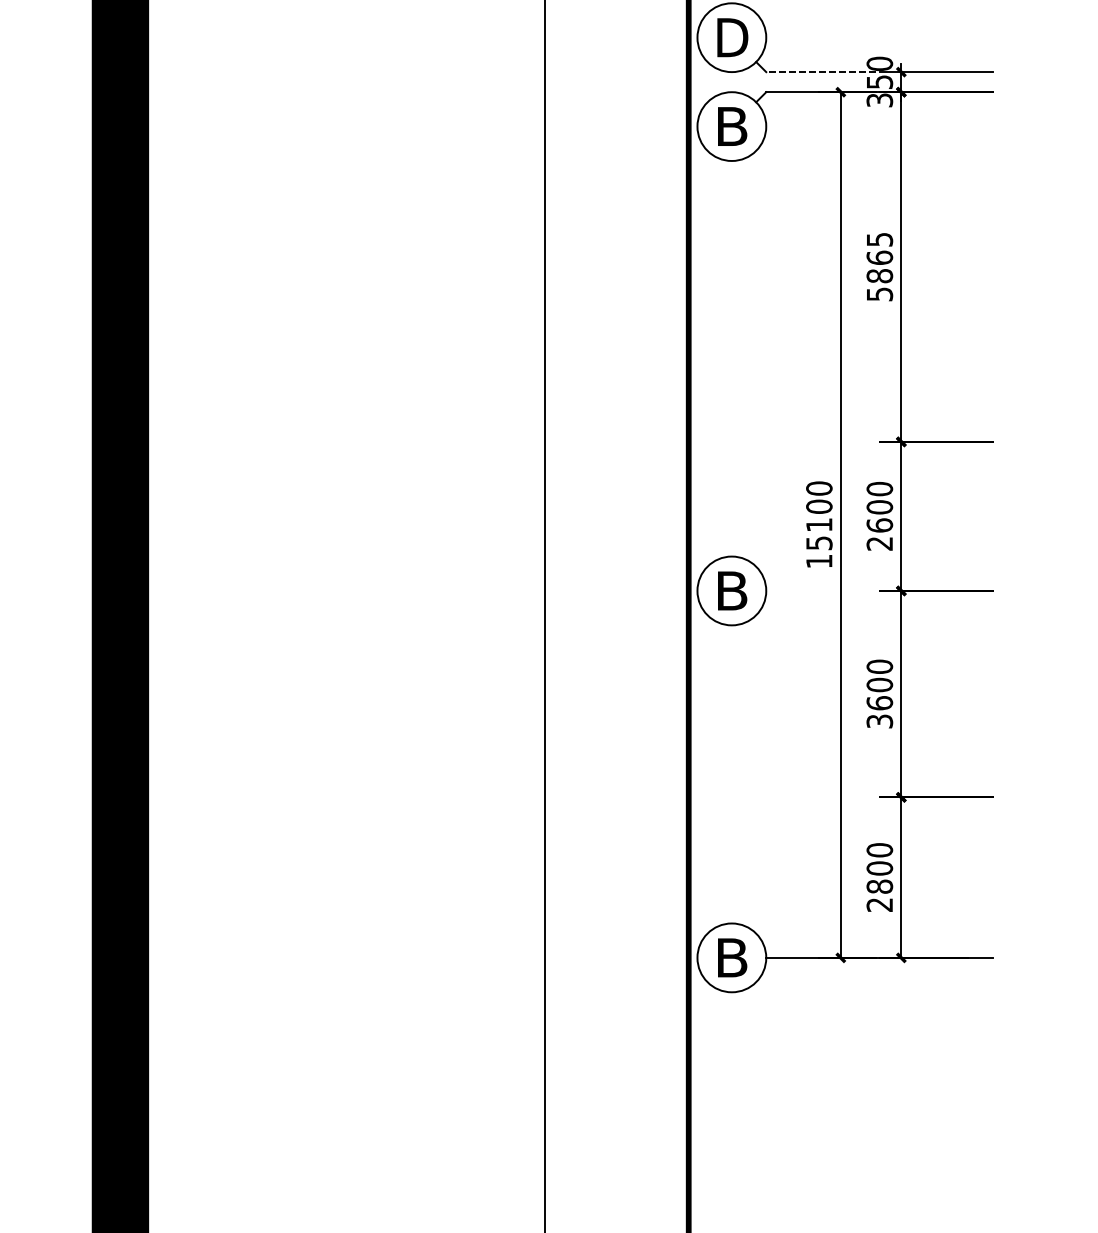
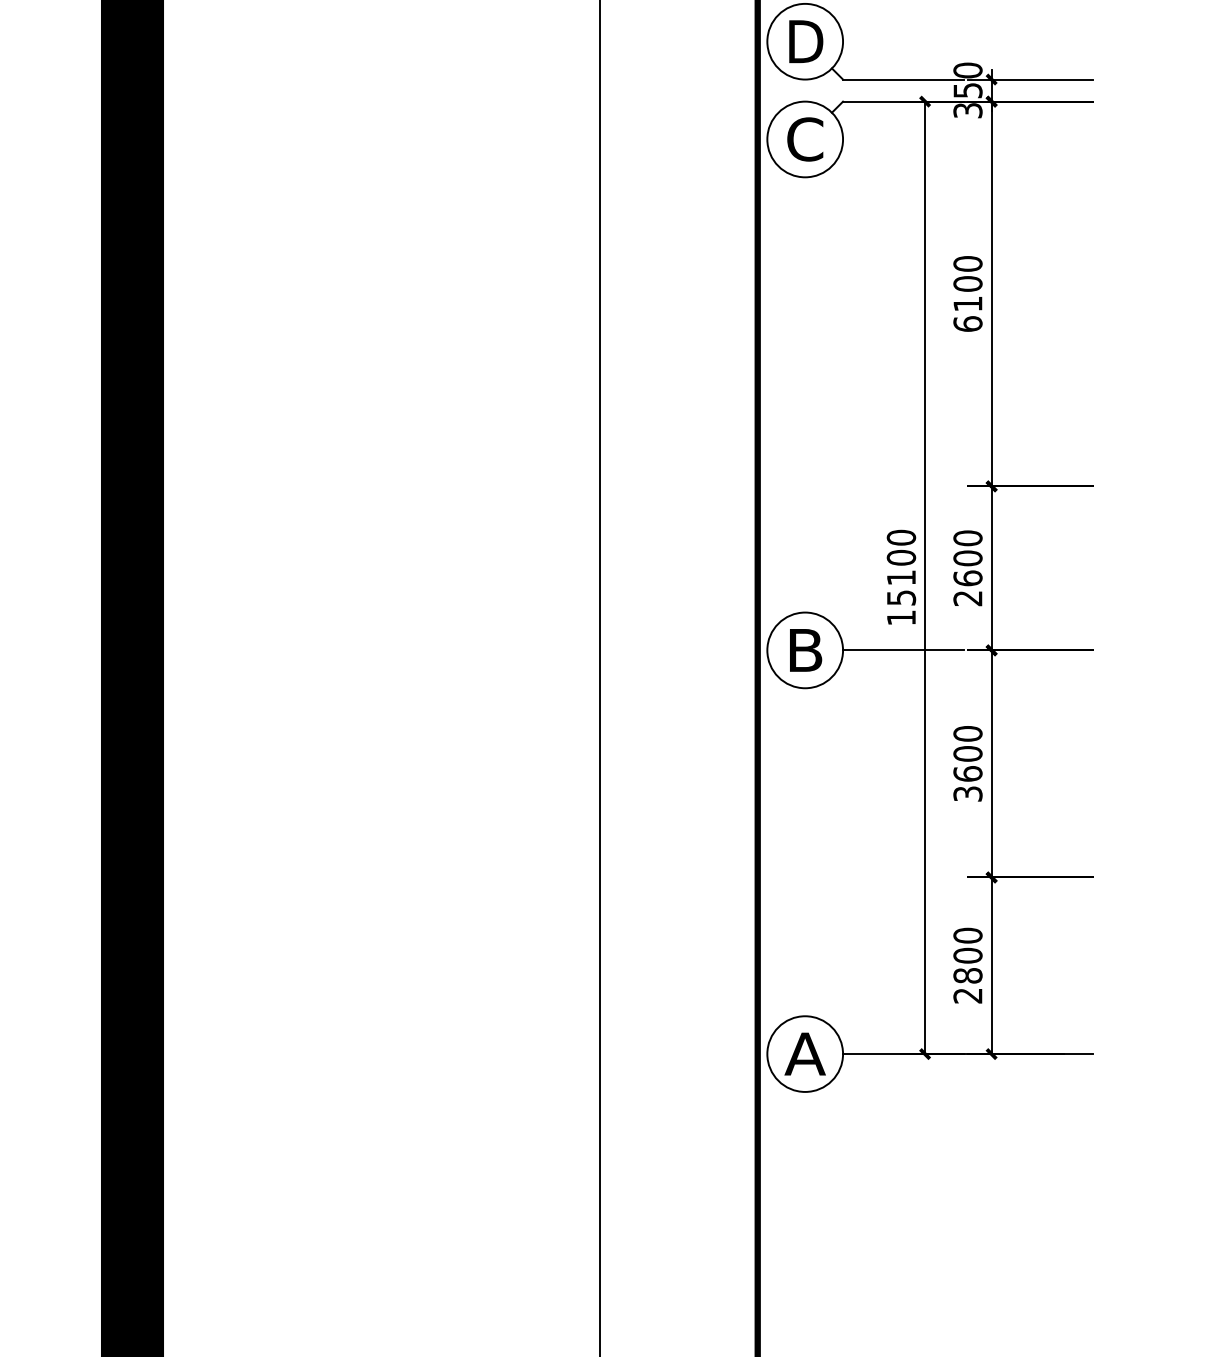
line: (820, 72) -> (902, 79), dashed -> solid
text: (732, 126) -> (805, 139), B -> C
text: (879, 266) -> (967, 293), 5865 -> 6100
line: (821, 591) -> (903, 650), added
text: (731, 957) -> (804, 1053), B -> A

